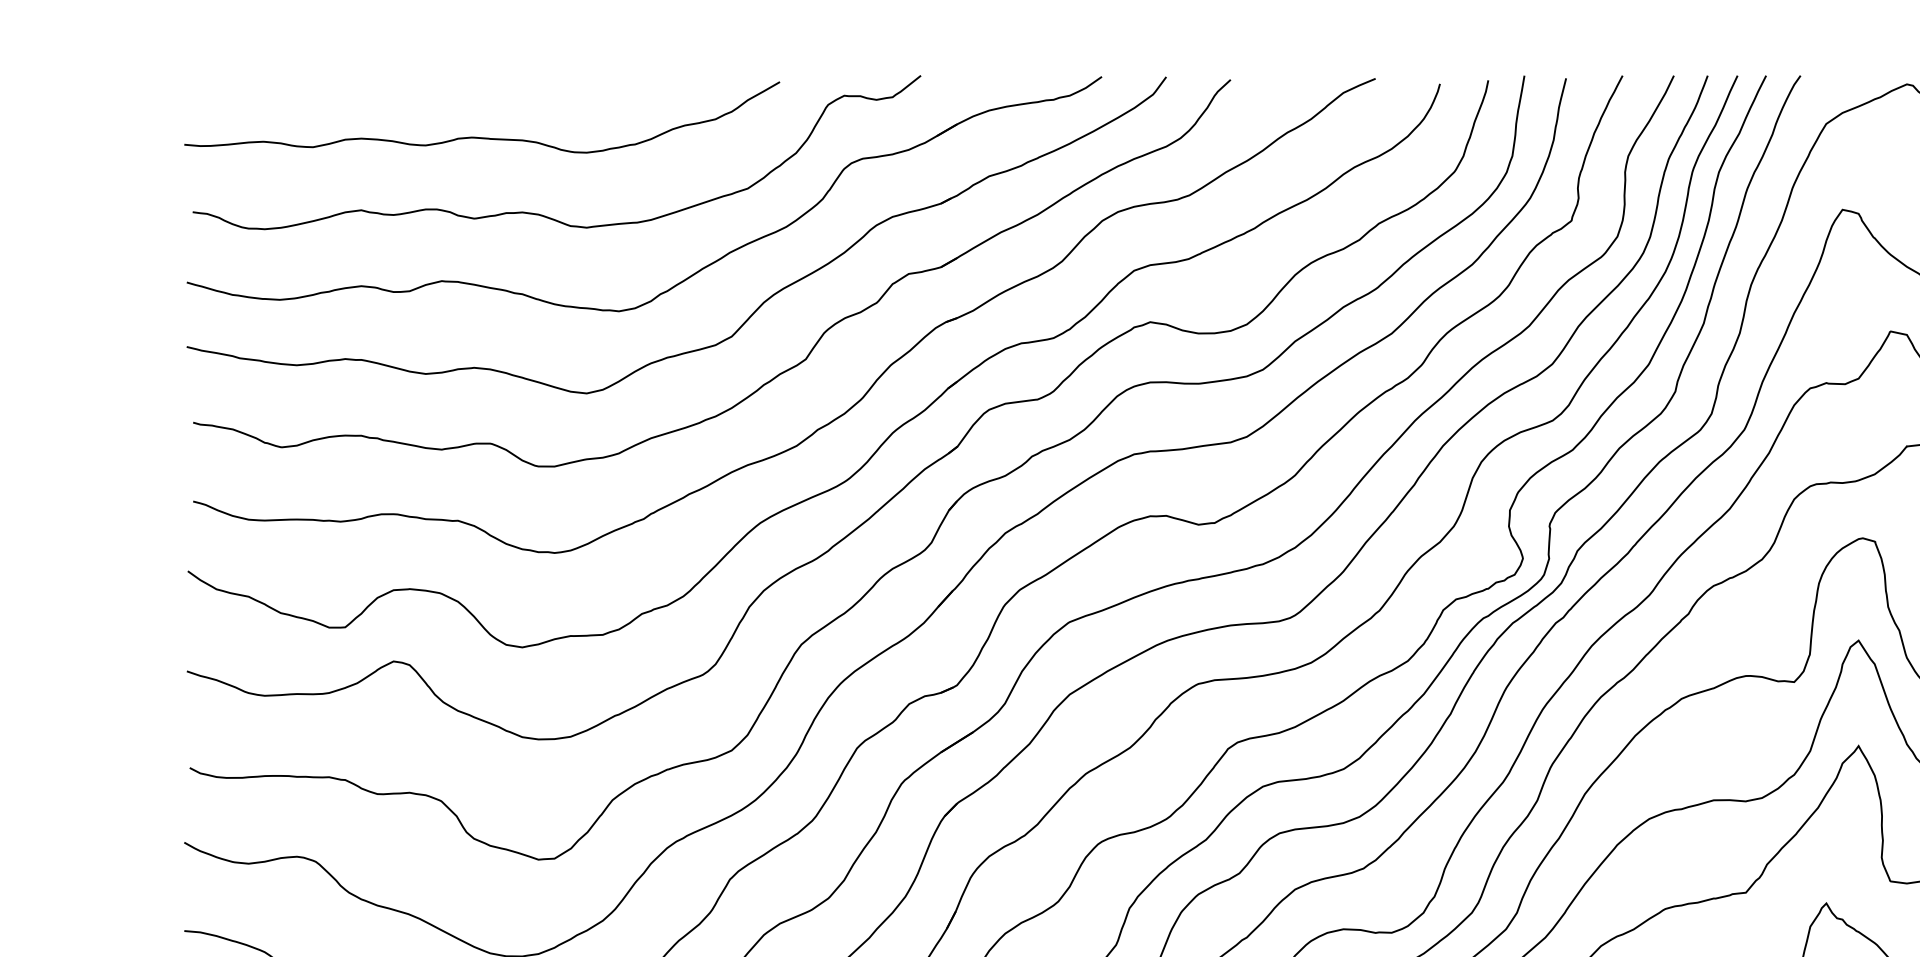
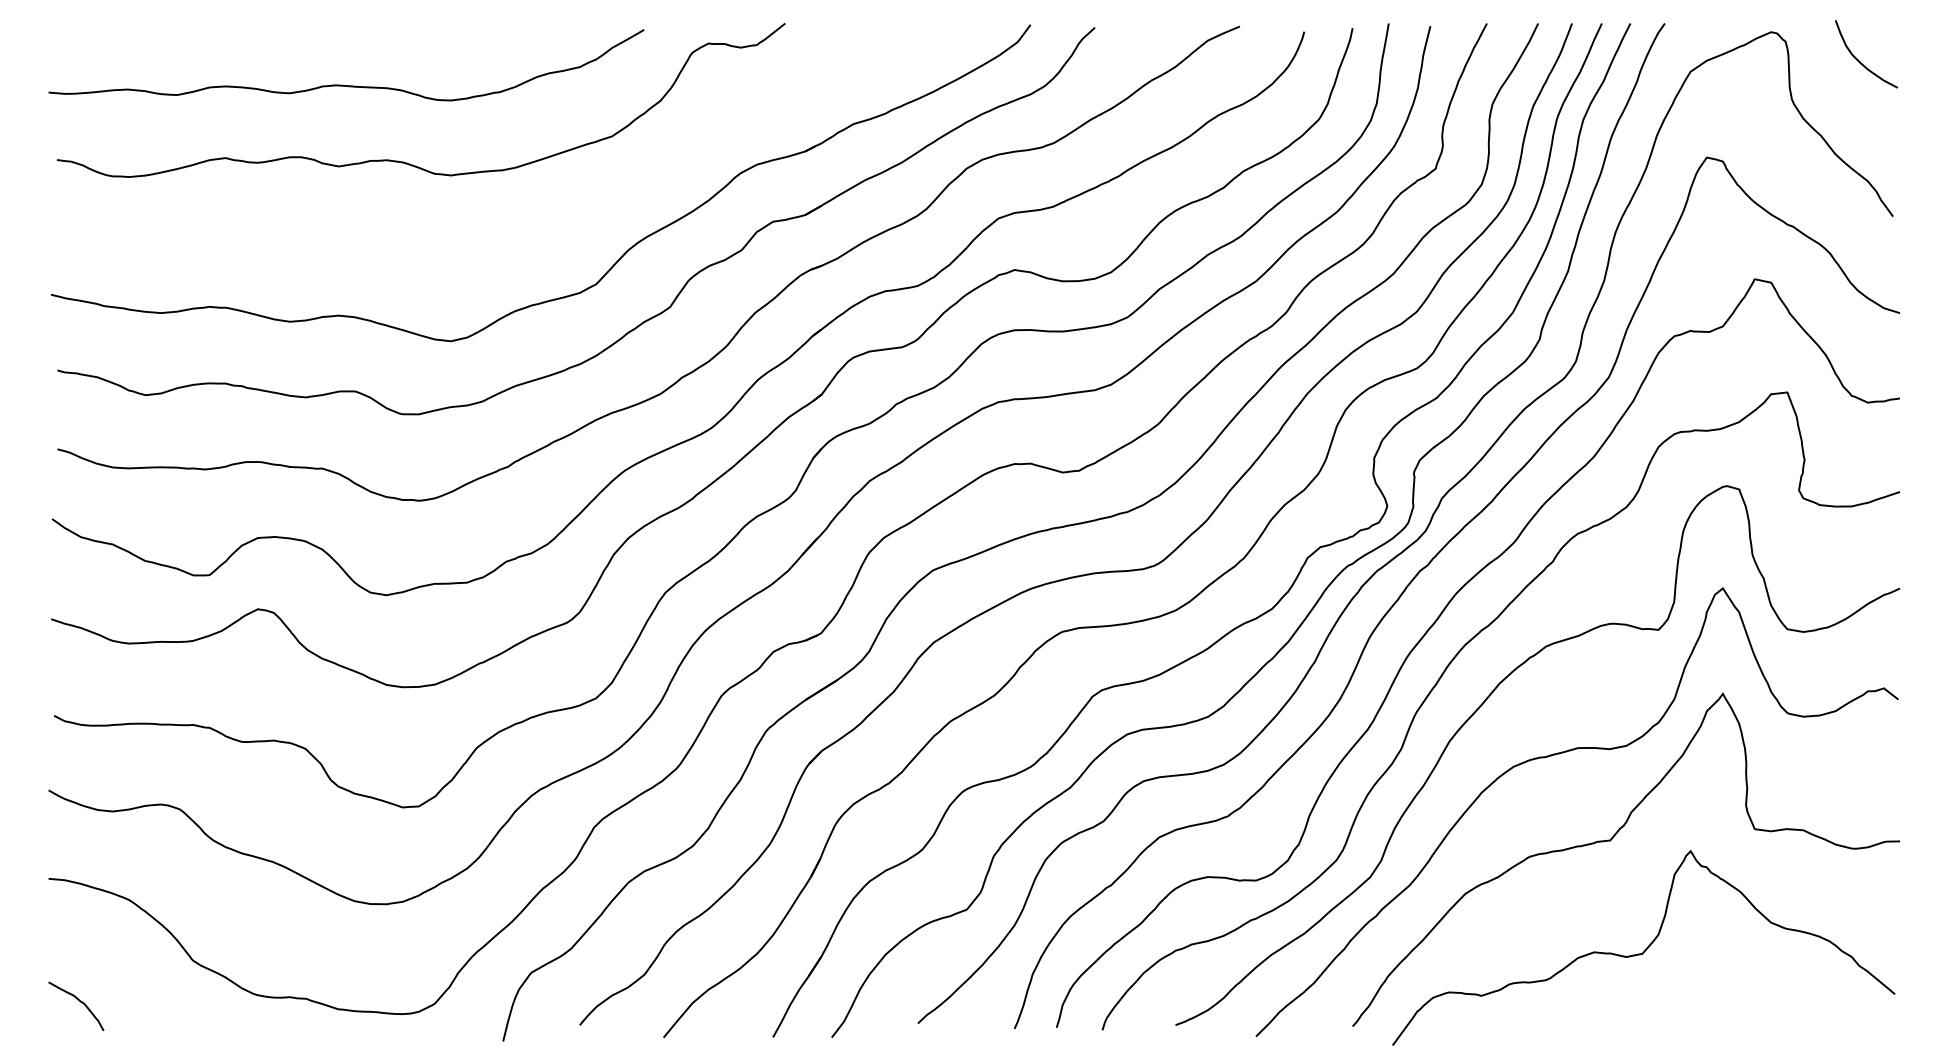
part: (691, 274) -> (555, 222), removed

